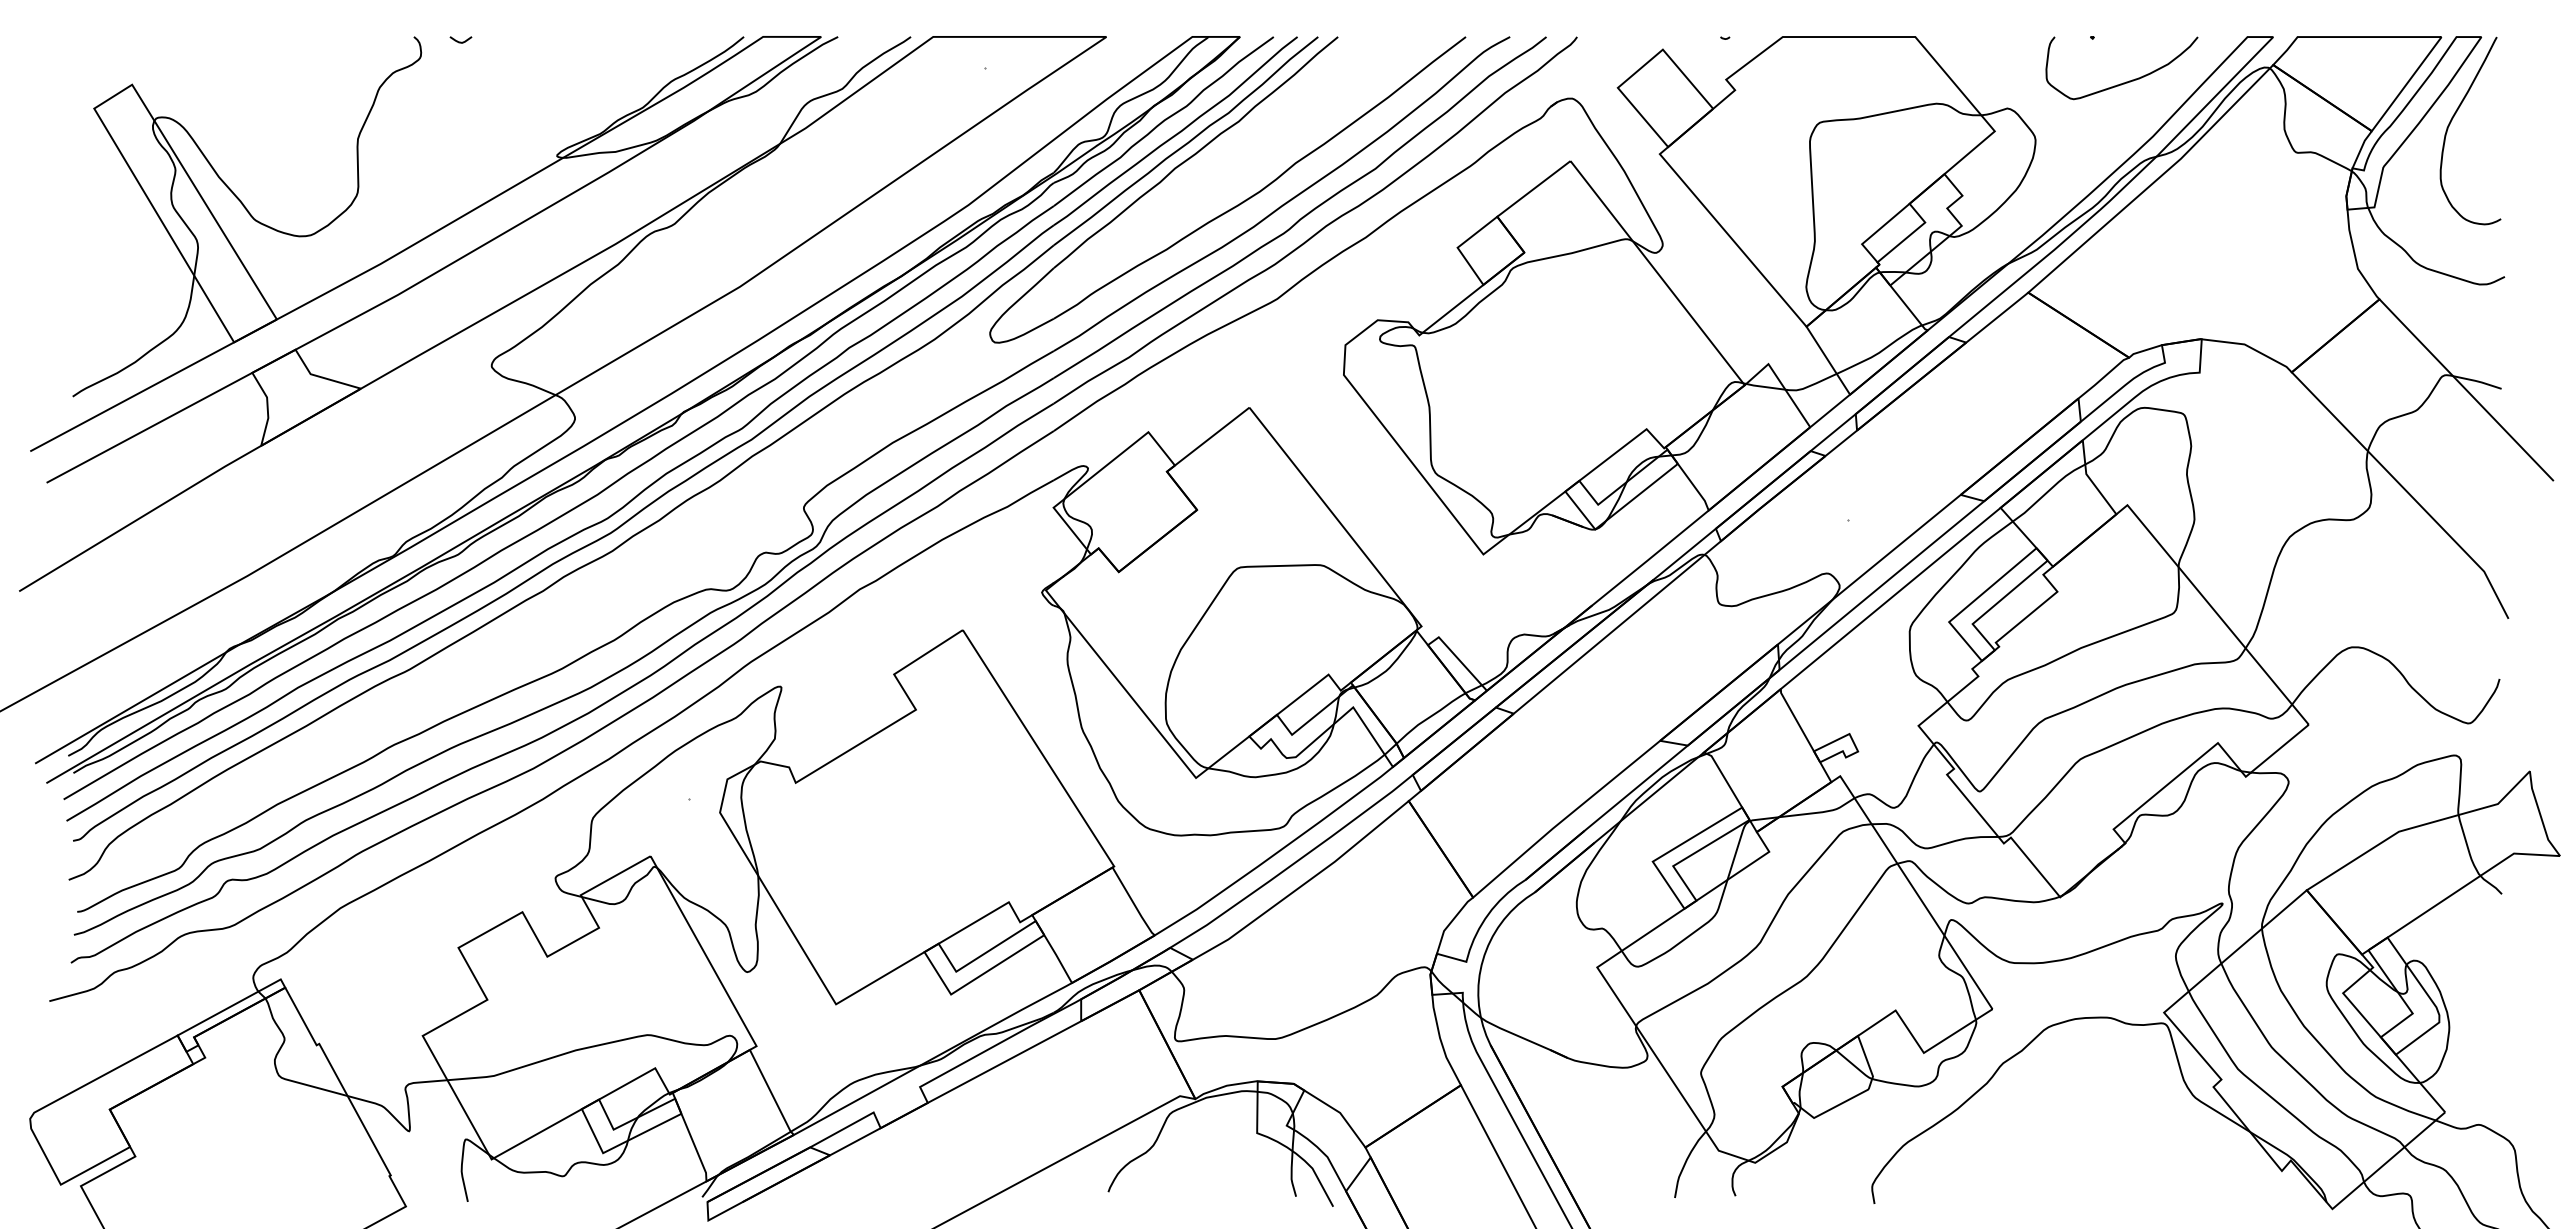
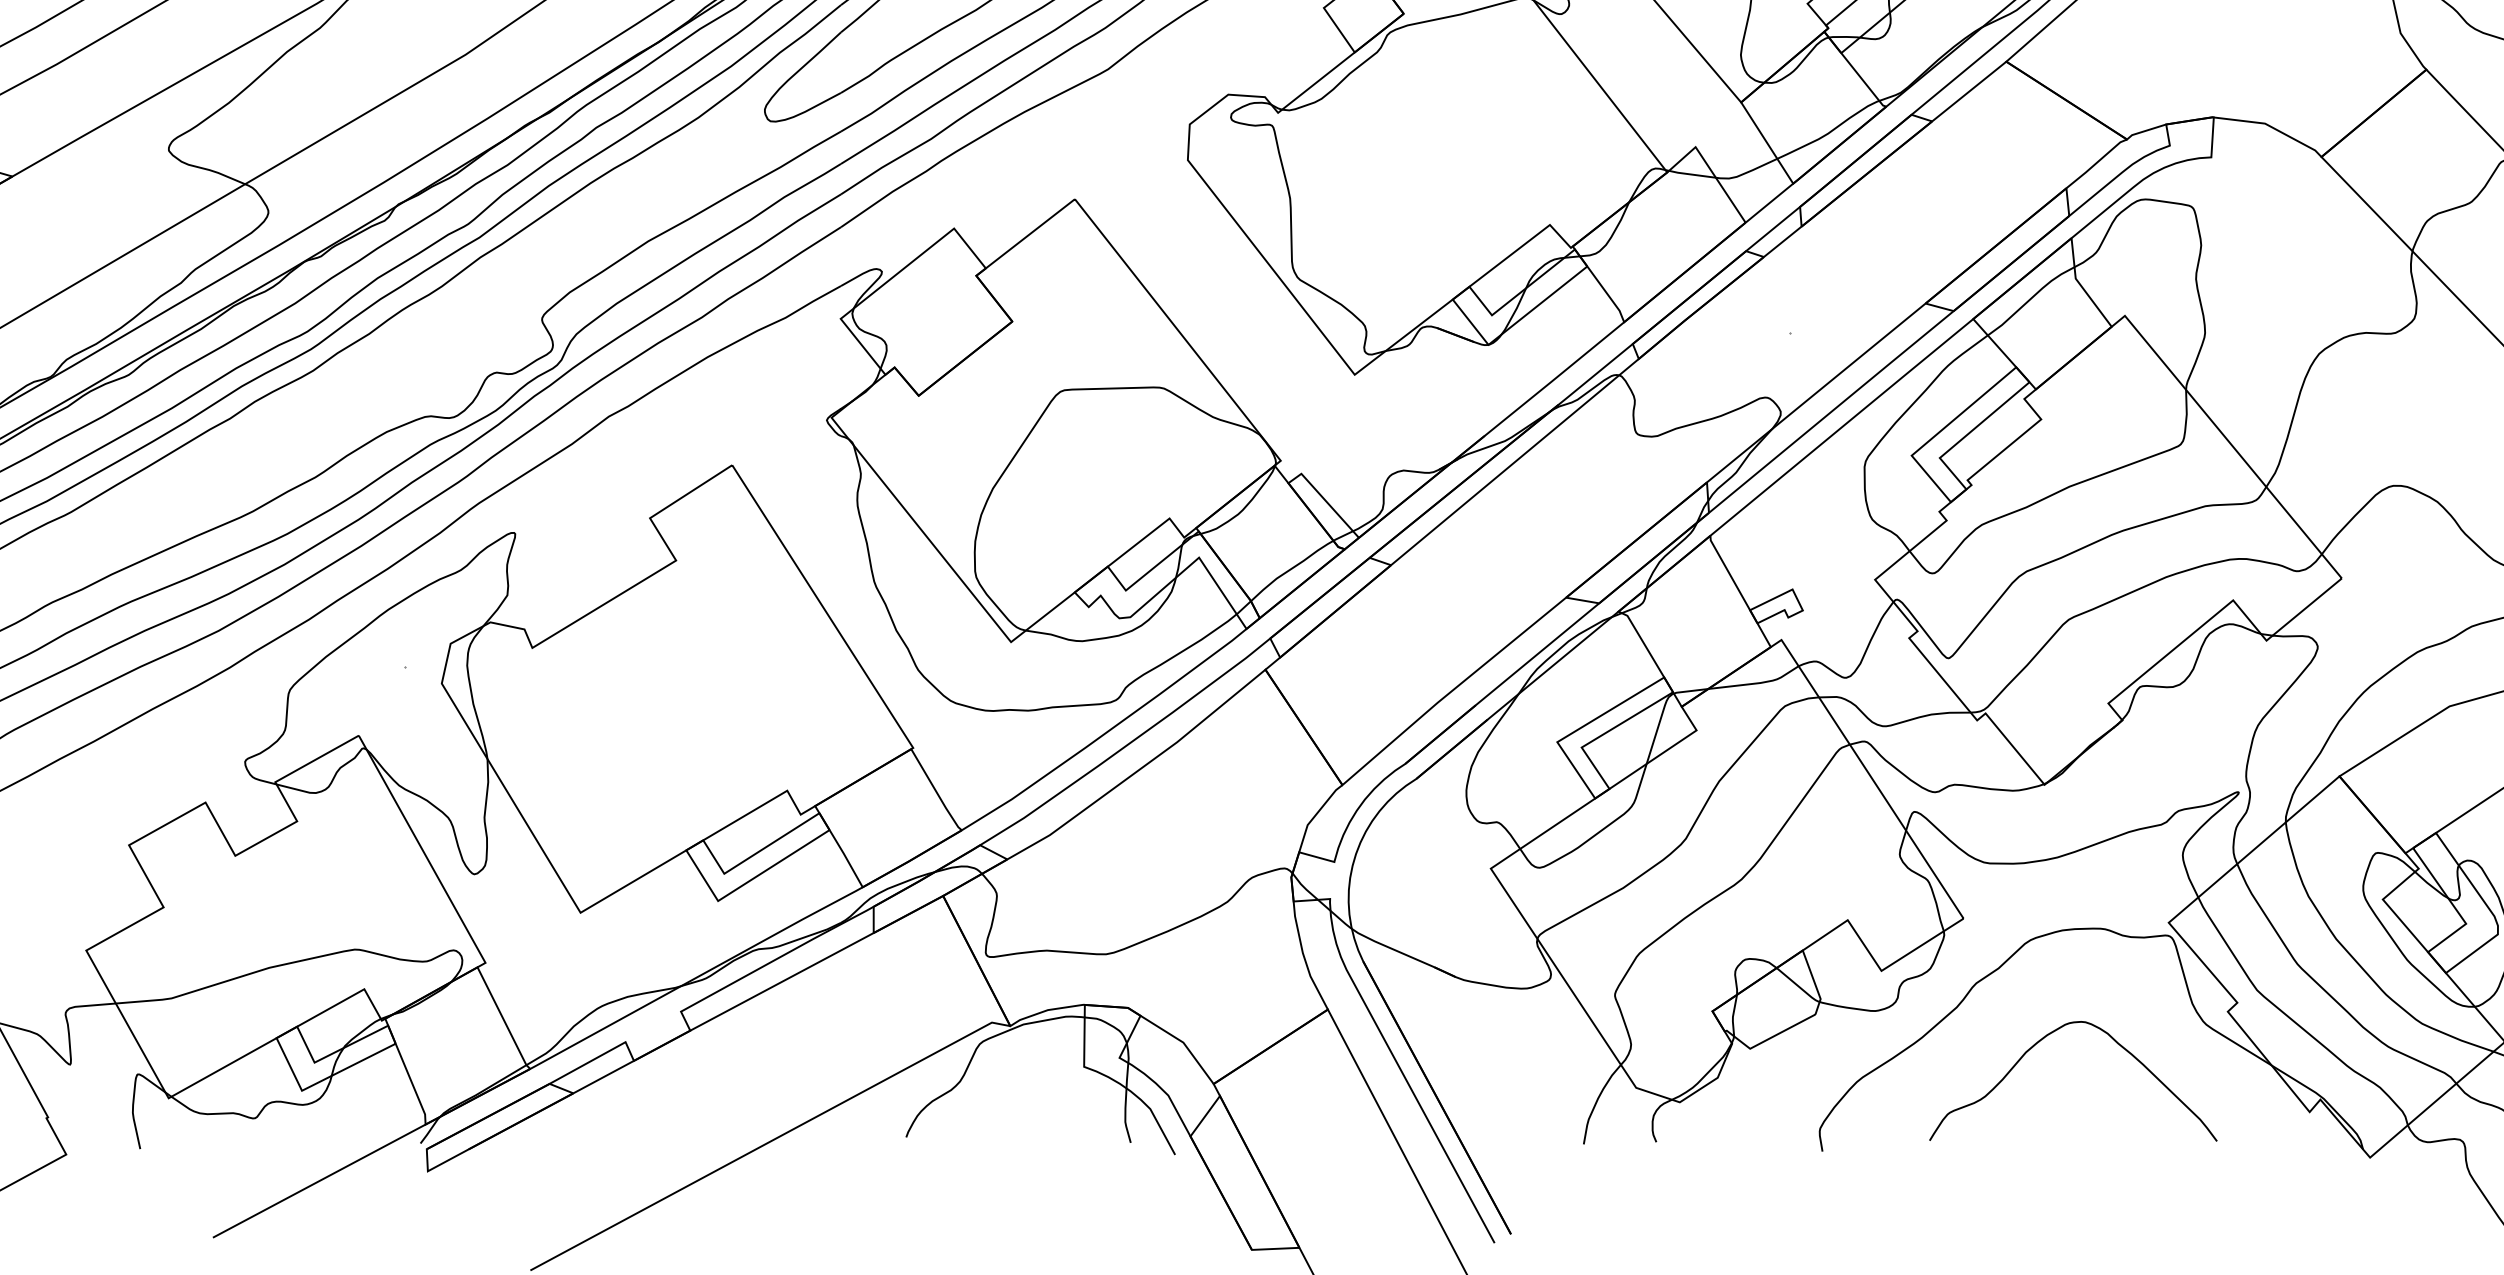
curve: (2059, 1110) -> (2043, 1039), added

